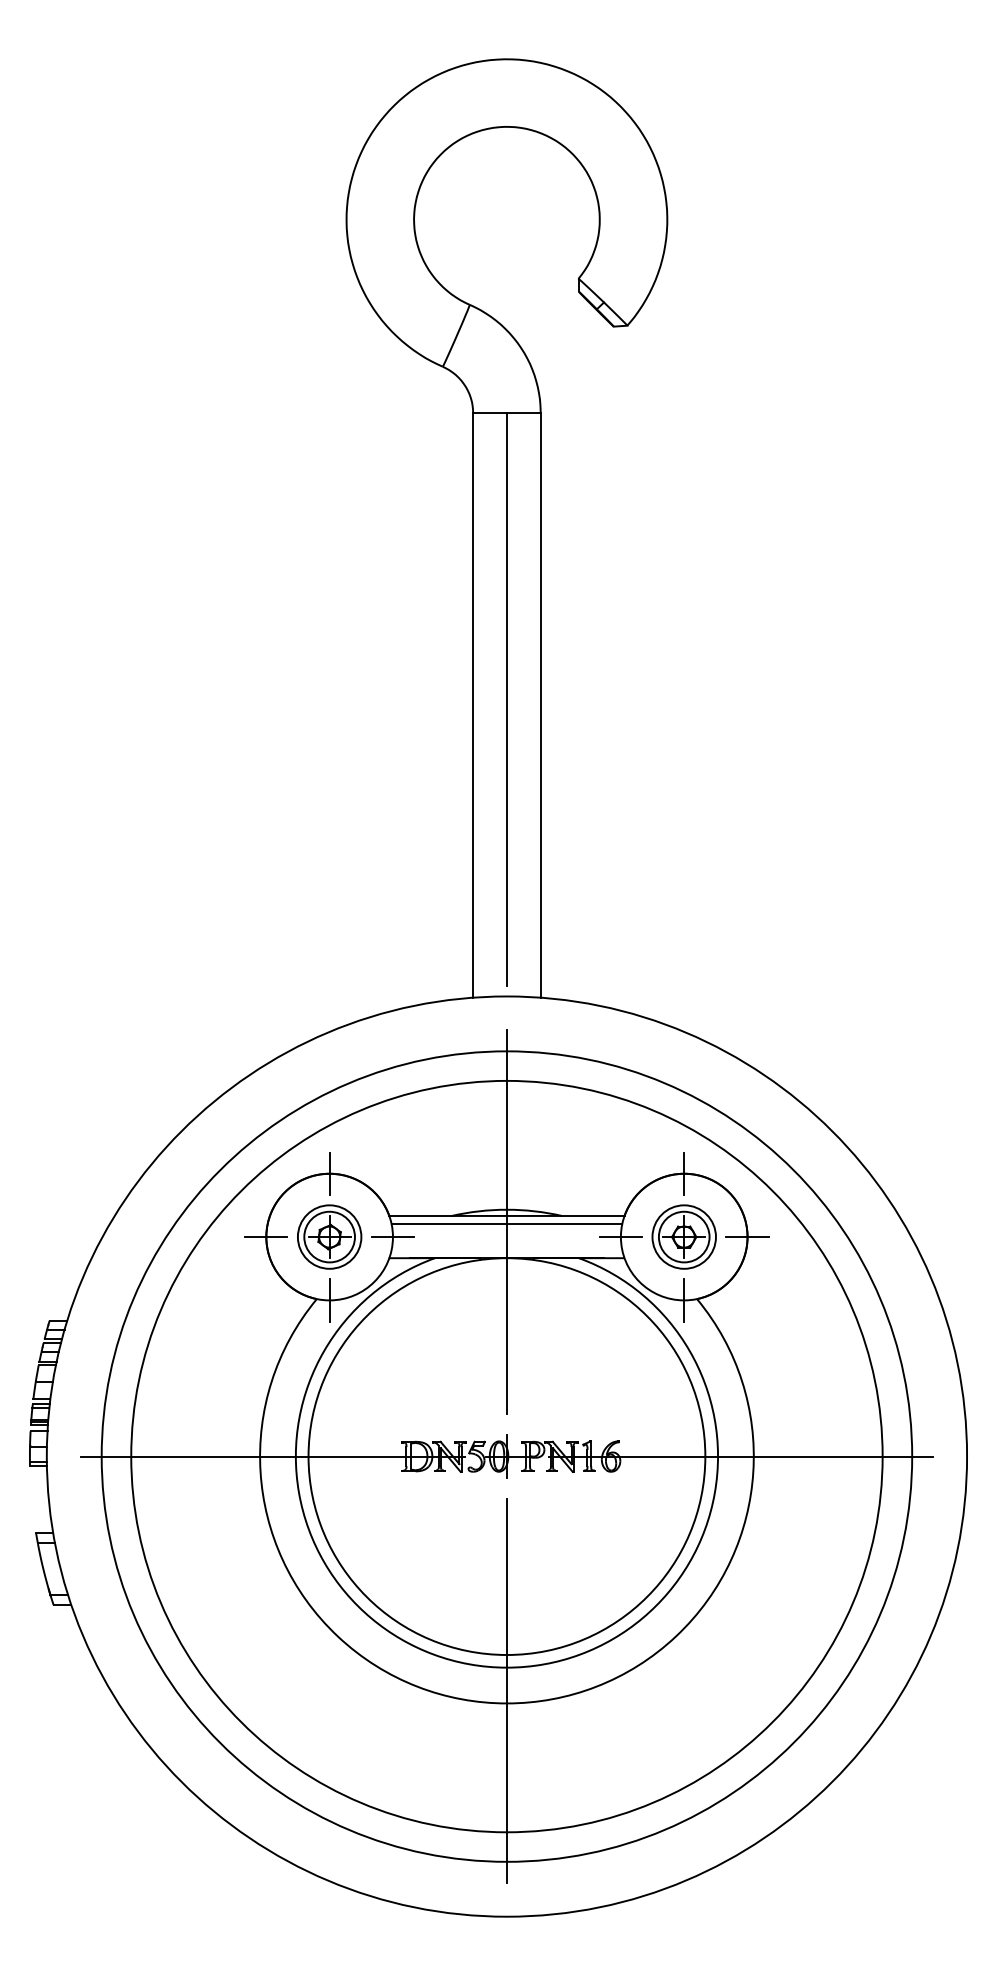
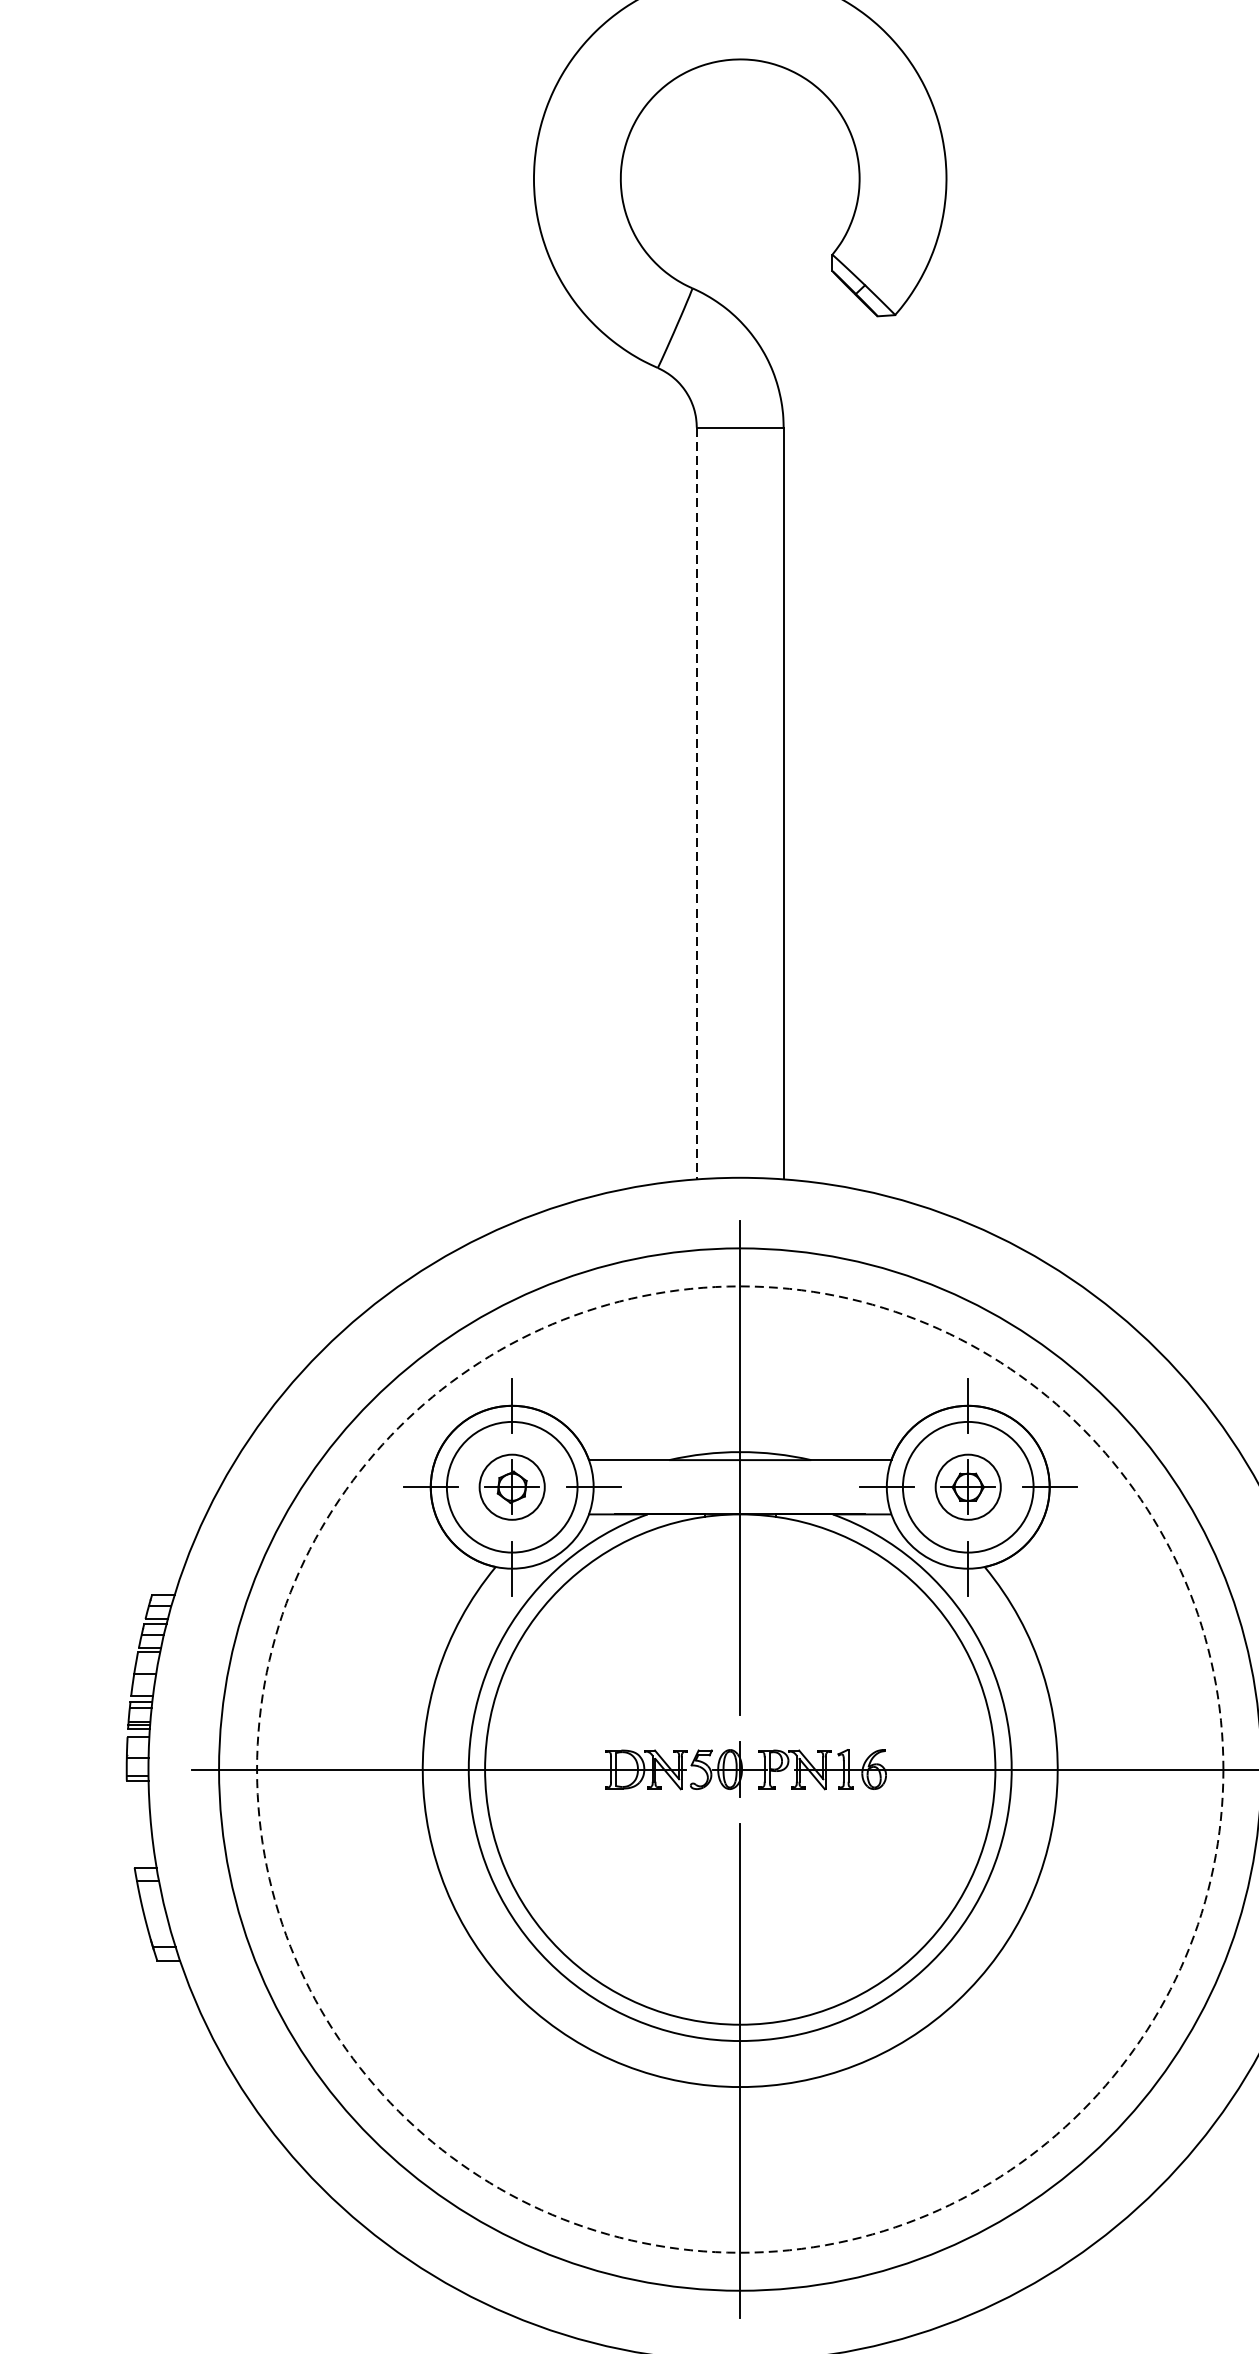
line: (506, 699) -> (739, 795), removed
line: (473, 705) -> (697, 803), solid -> dashed
line: (506, 1224) -> (739, 1471), removed
circle: (329, 1236) -> (512, 1486), size x1.6
circle: (683, 1236) -> (967, 1486), size x1.6
circle: (506, 1456) -> (739, 1769), solid -> dashed

